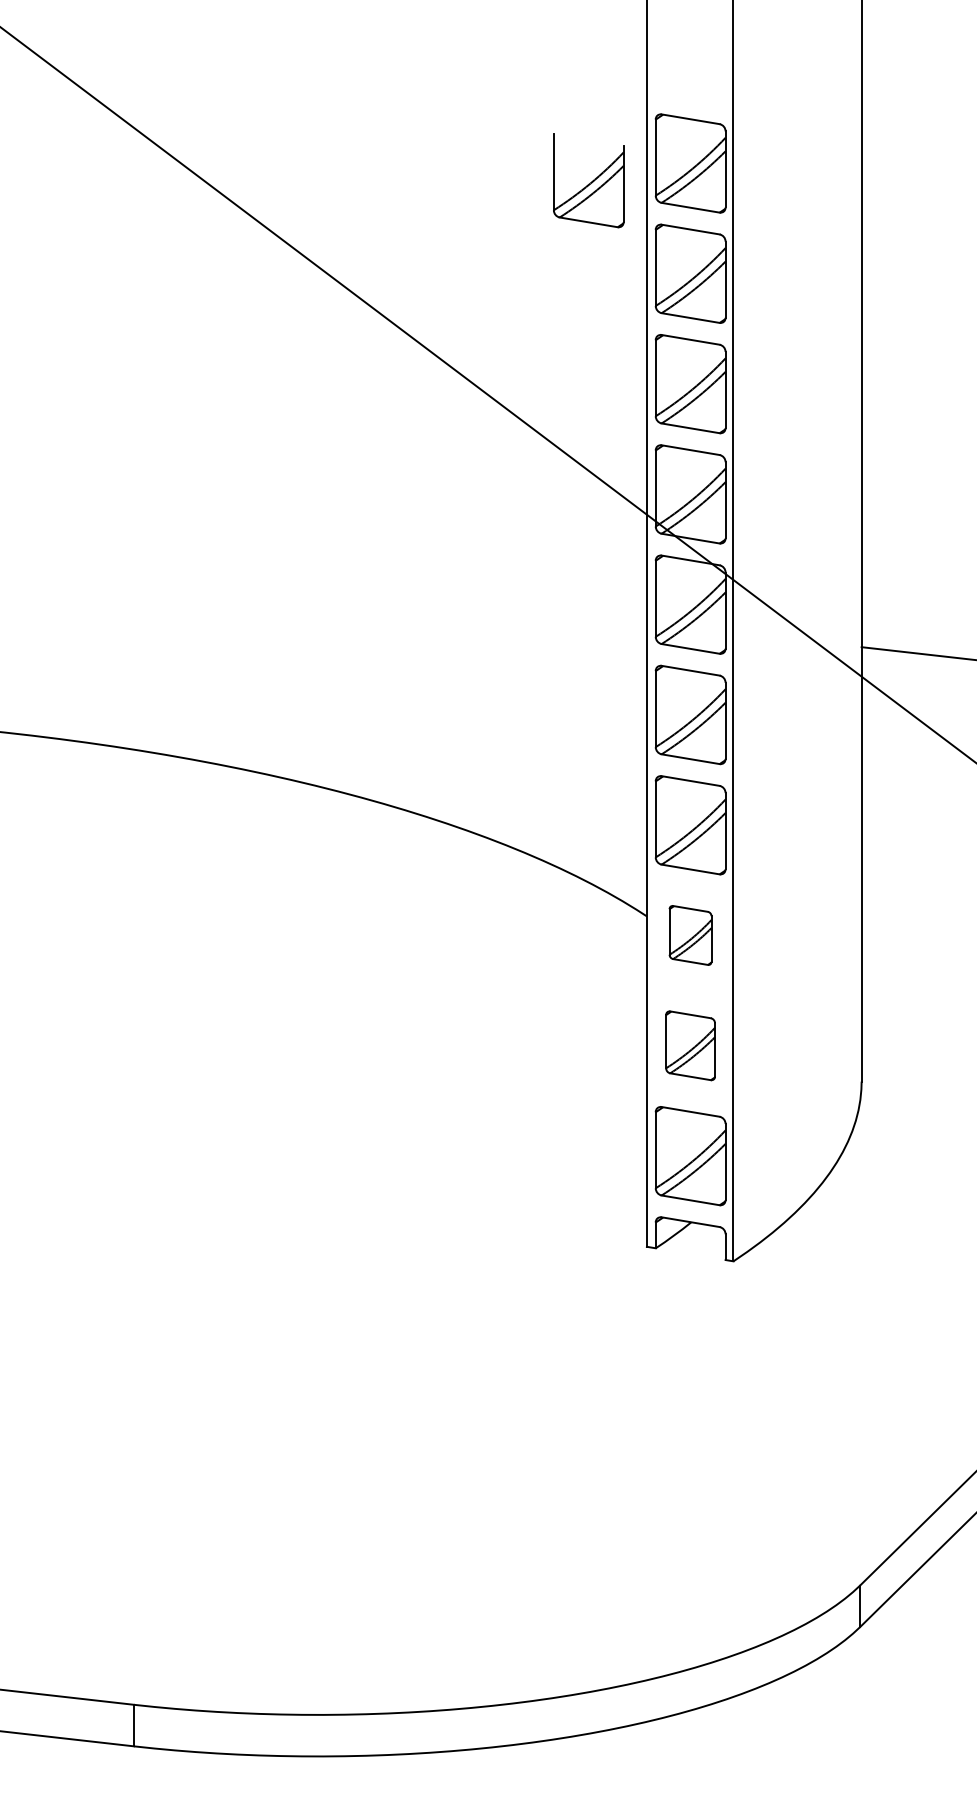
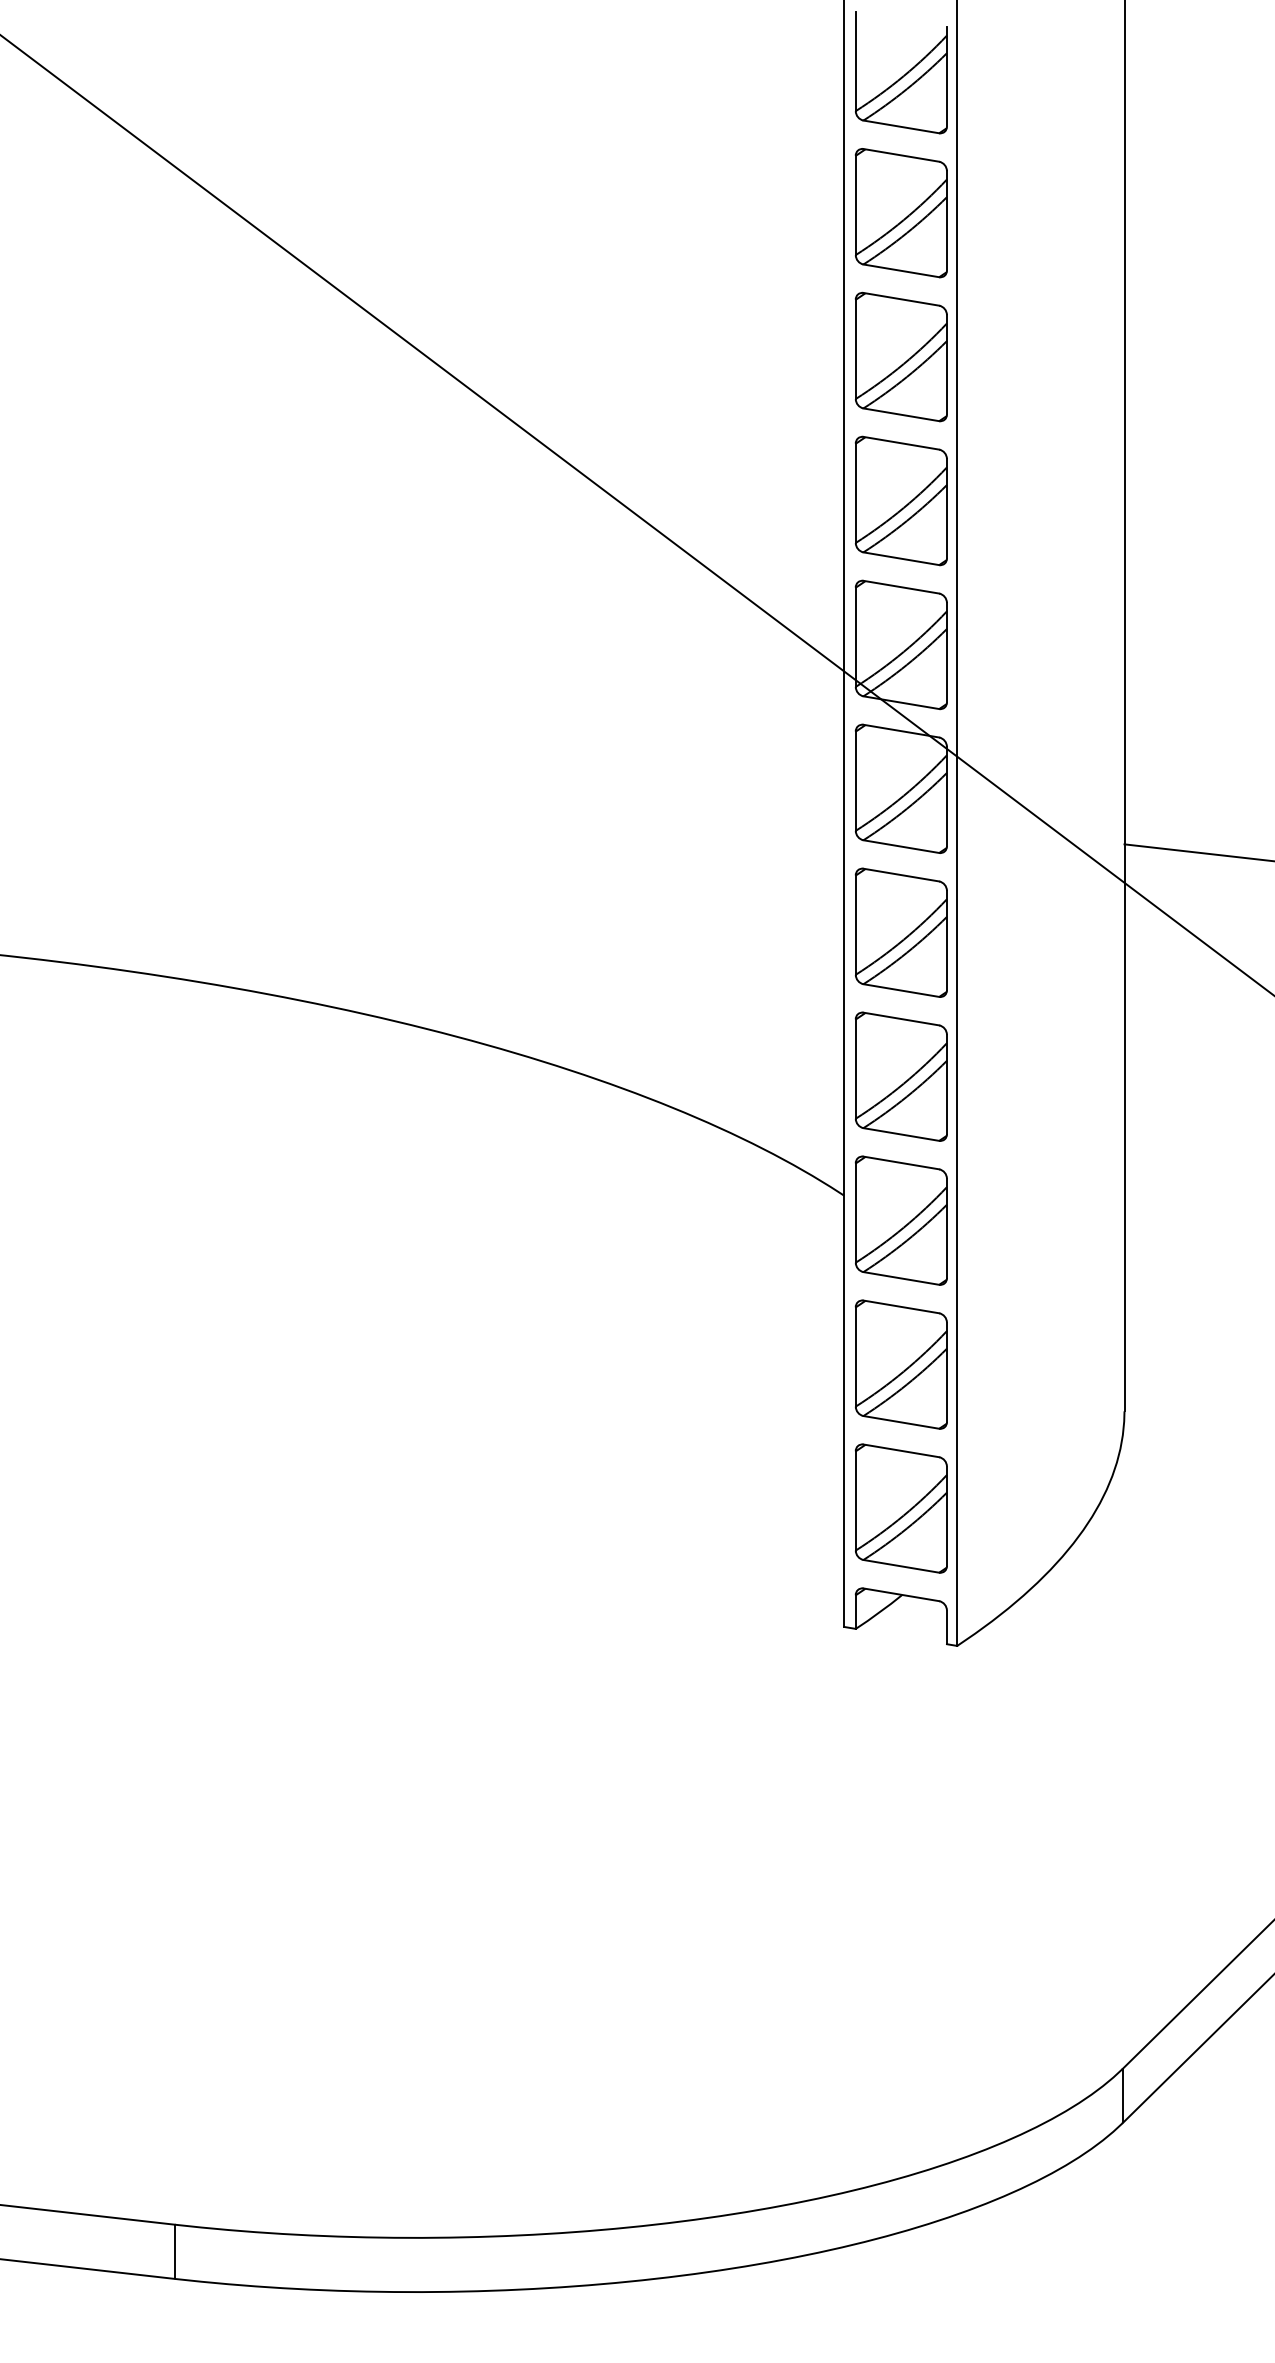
part: (588, 180) -> (901, 72), moved
part: (690, 935) -> (900, 1220), size x1.67
part: (690, 1045) -> (900, 1364), size x1.43

